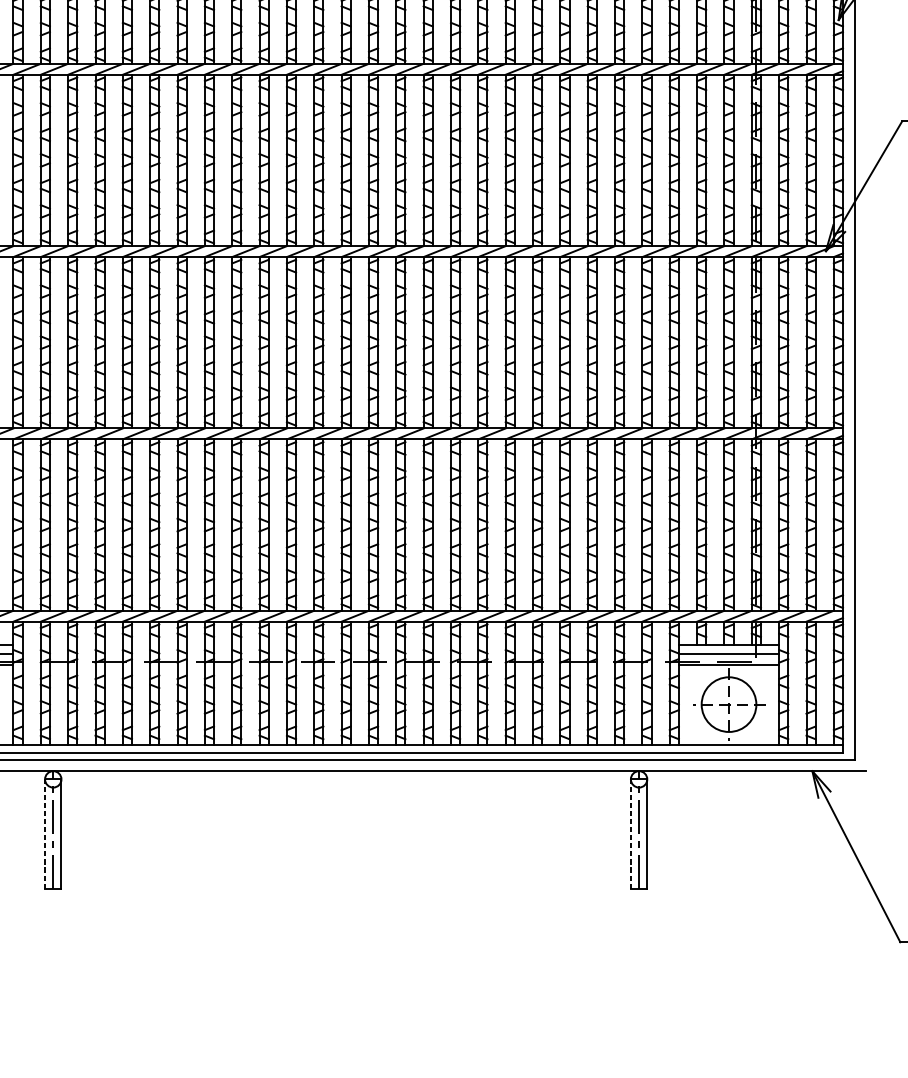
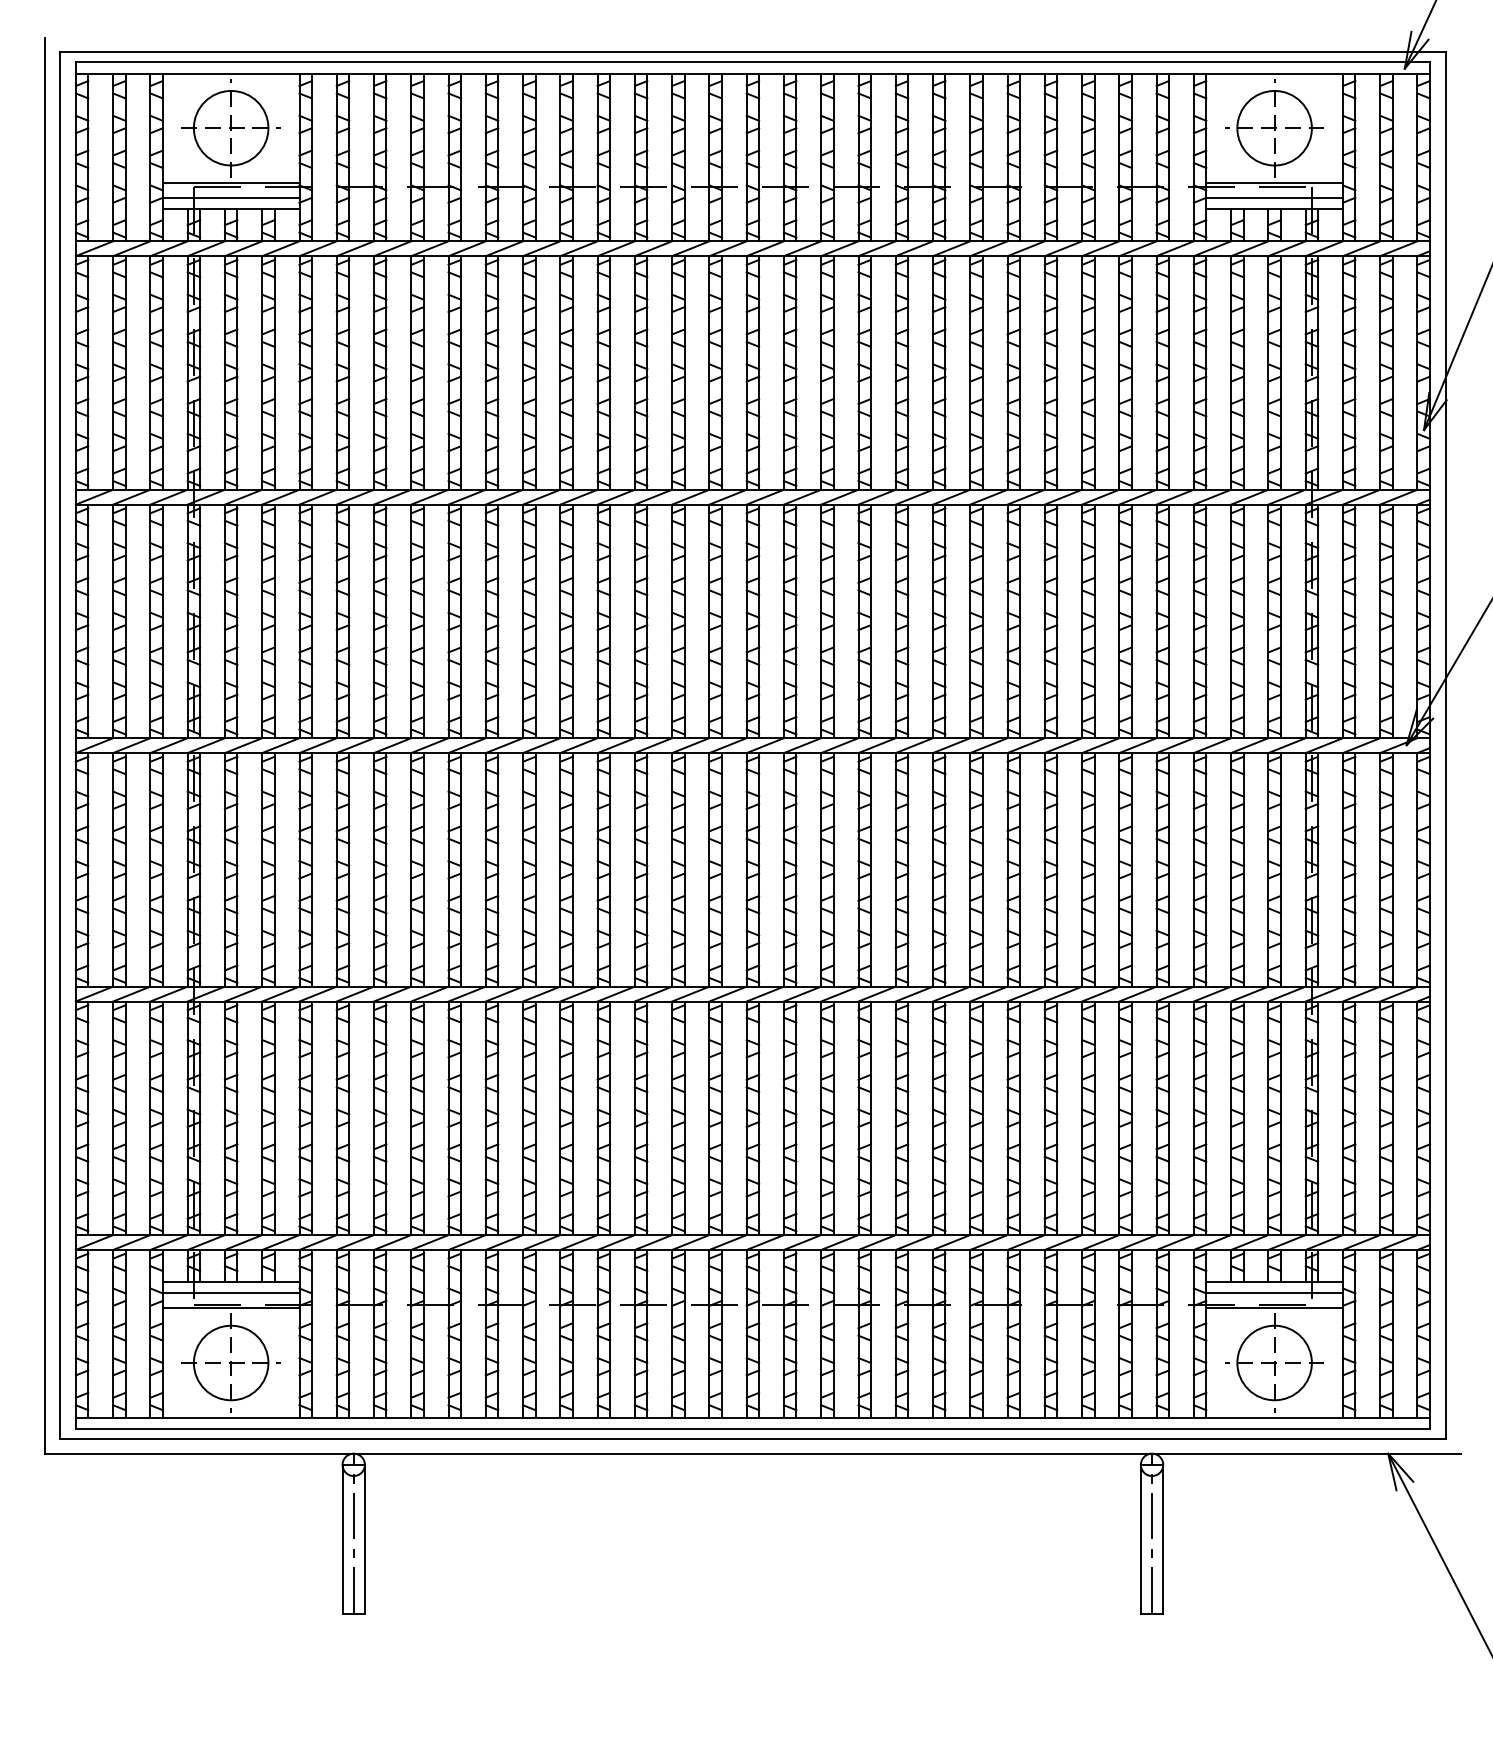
line: (45, 834) -> (342, 1539), dashed -> solid
line: (630, 834) -> (1140, 1539), dashed -> solid

